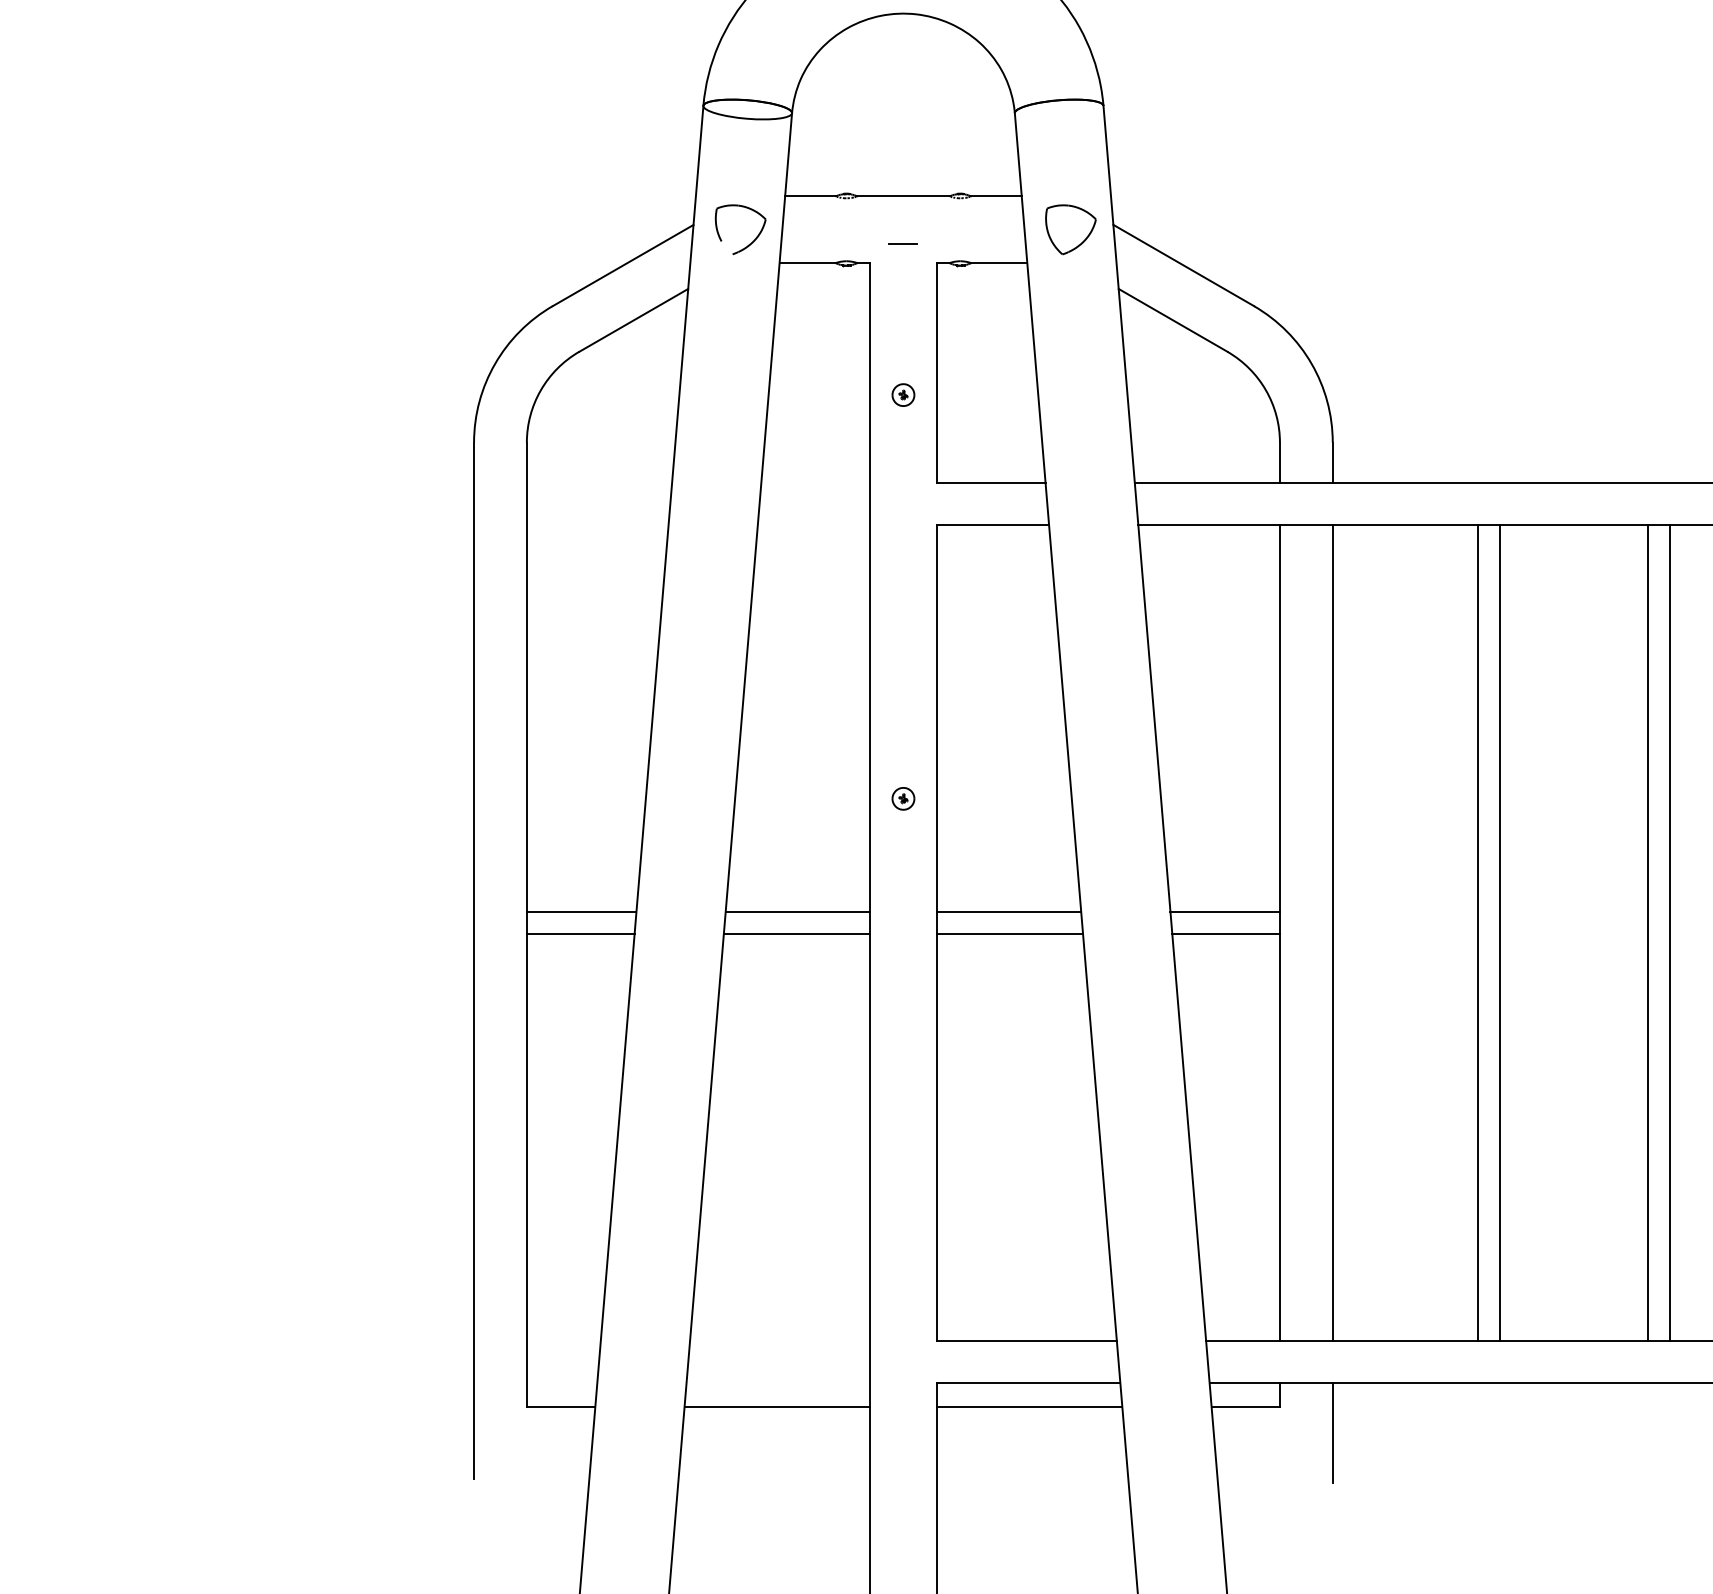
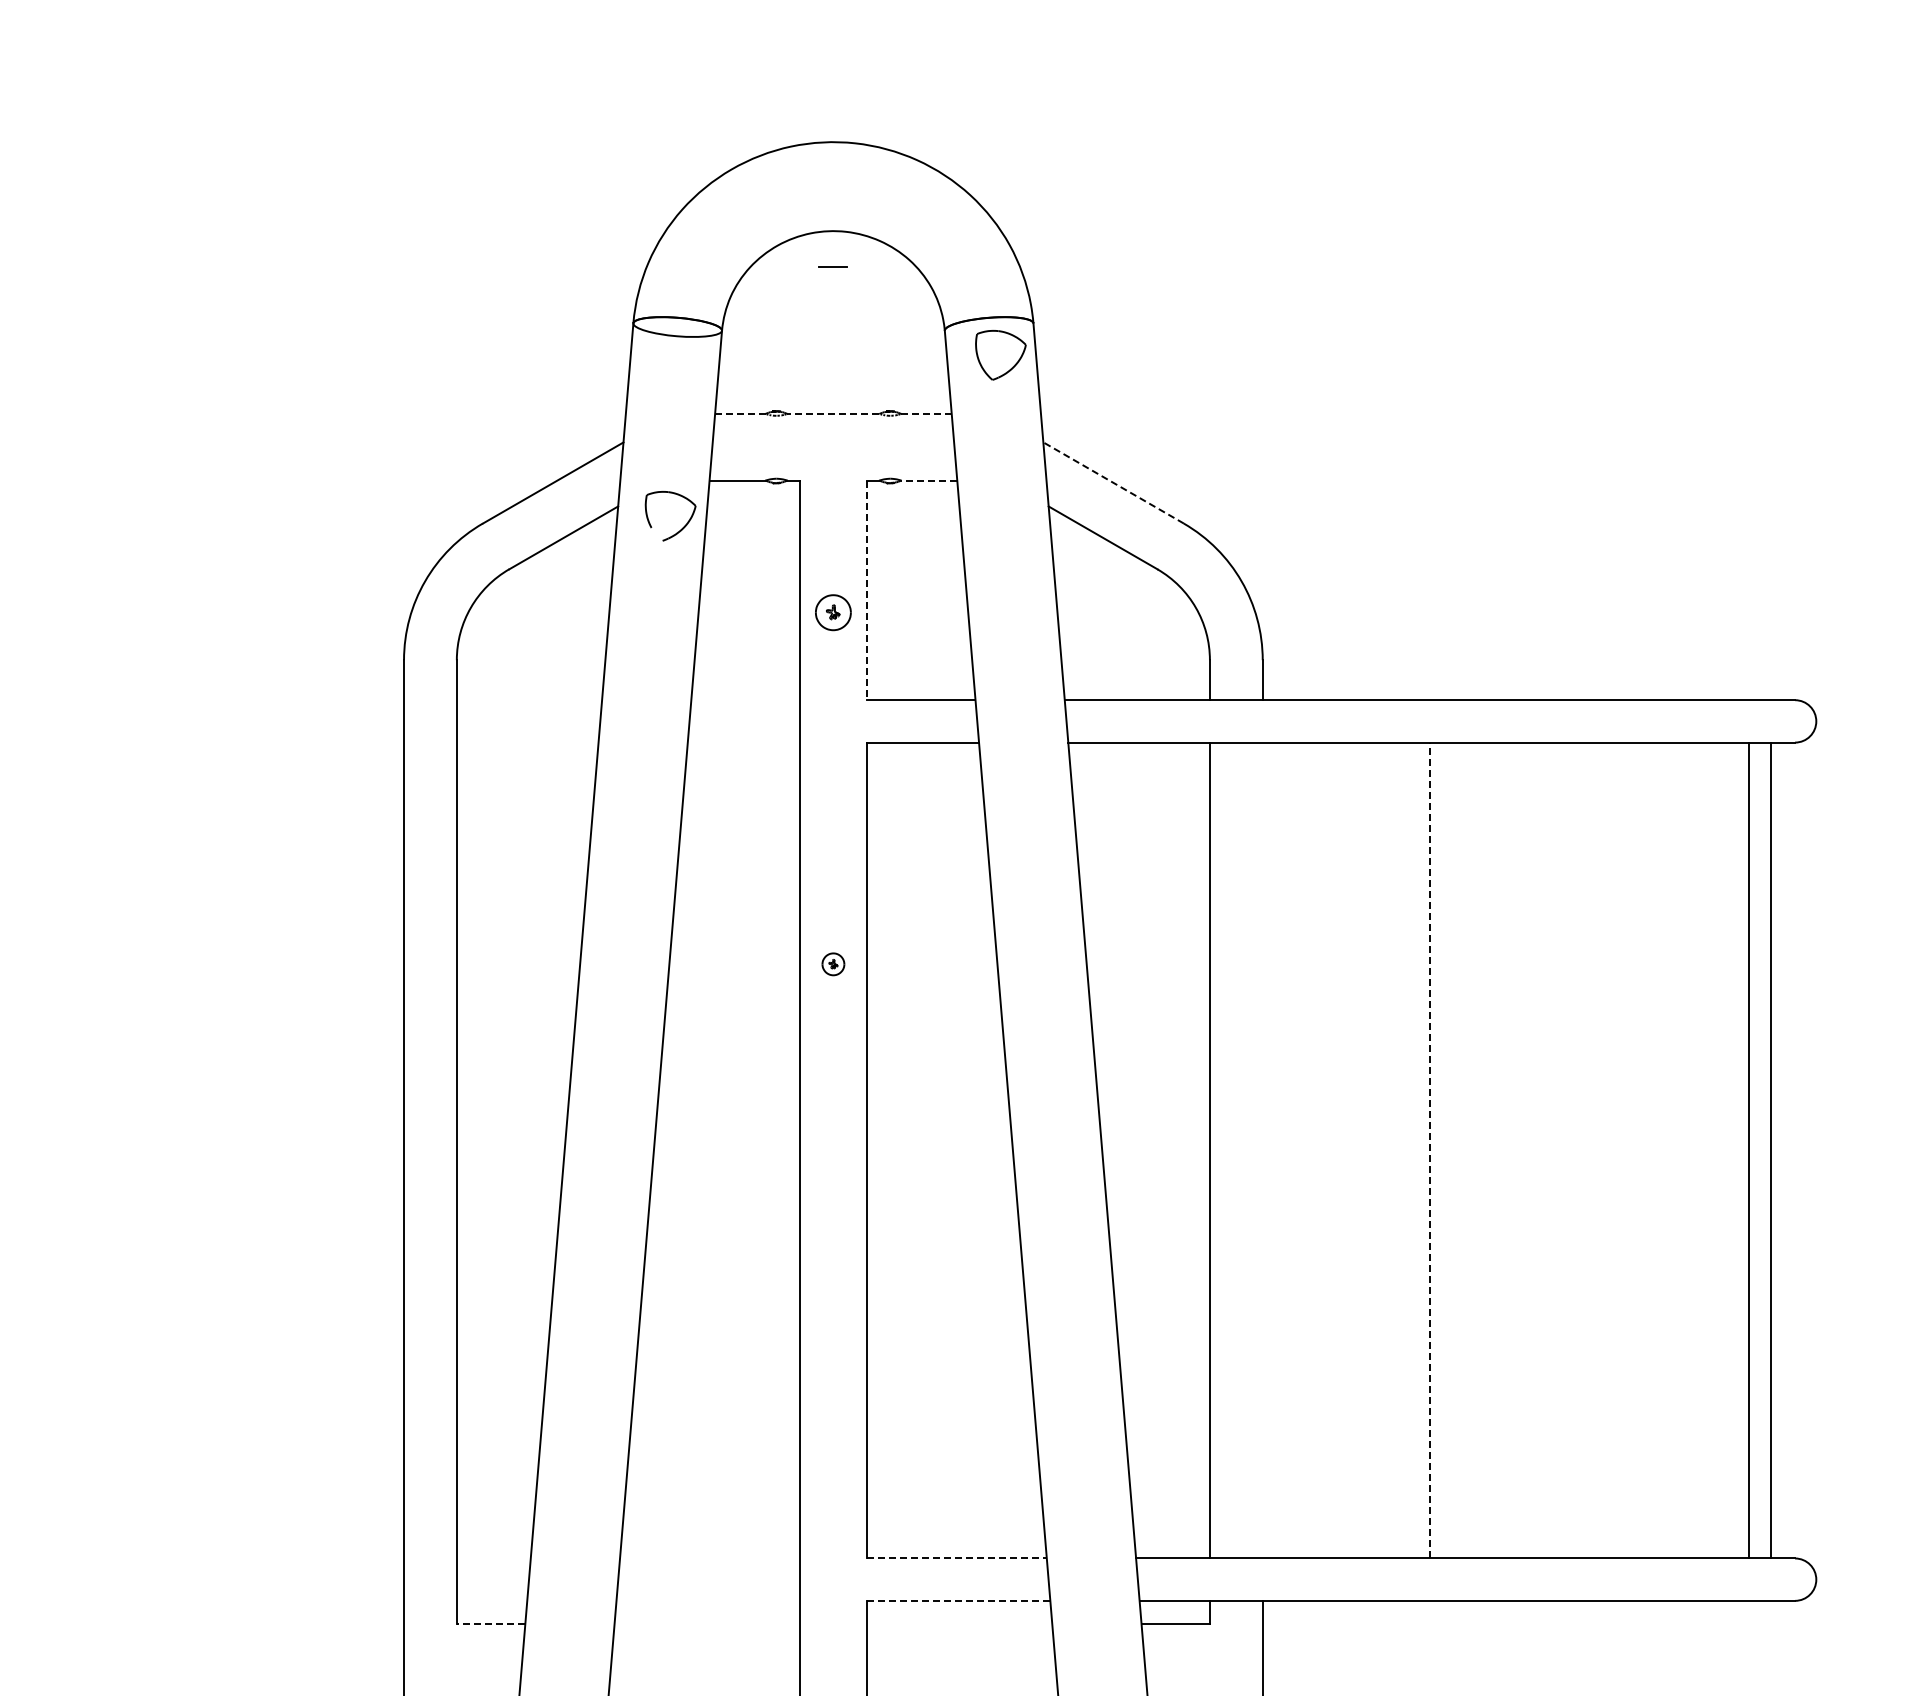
line: (809, 195) -> (739, 413), solid -> dashed
line: (903, 195) -> (833, 413), solid -> dashed
line: (996, 195) -> (926, 413), solid -> dashed
part: (1070, 229) -> (1000, 355), moved
part: (752, 240) -> (682, 527), moved
line: (902, 242) -> (832, 266), moved
line: (999, 262) -> (929, 480), solid -> dashed
line: (1183, 264) -> (1113, 482), solid -> dashed
line: (936, 372) -> (866, 590), solid -> dashed
part: (903, 394) -> (833, 612), size x1.6
part: (903, 798) -> (833, 964), moved
line: (581, 911) -> (511, 1129), removed
line: (797, 911) -> (727, 1129), removed
line: (1008, 911) -> (938, 1129), removed
line: (1225, 911) -> (1155, 1129), removed
line: (1332, 932) -> (1262, 1150), removed
line: (1477, 932) -> (1407, 1150), removed
line: (1499, 932) -> (1429, 1150), solid -> dashed
line: (1648, 932) -> (1578, 1150), removed
line: (1670, 932) -> (1600, 1150), removed
line: (580, 933) -> (510, 1151), removed
line: (796, 933) -> (726, 1151), removed
line: (1009, 933) -> (939, 1151), removed
line: (1226, 933) -> (1156, 1151), removed
line: (1026, 1340) -> (956, 1558), solid -> dashed
line: (1028, 1382) -> (958, 1600), solid -> dashed
line: (560, 1406) -> (490, 1624), solid -> dashed
line: (777, 1406) -> (707, 1624), removed
line: (1029, 1406) -> (959, 1624), removed

